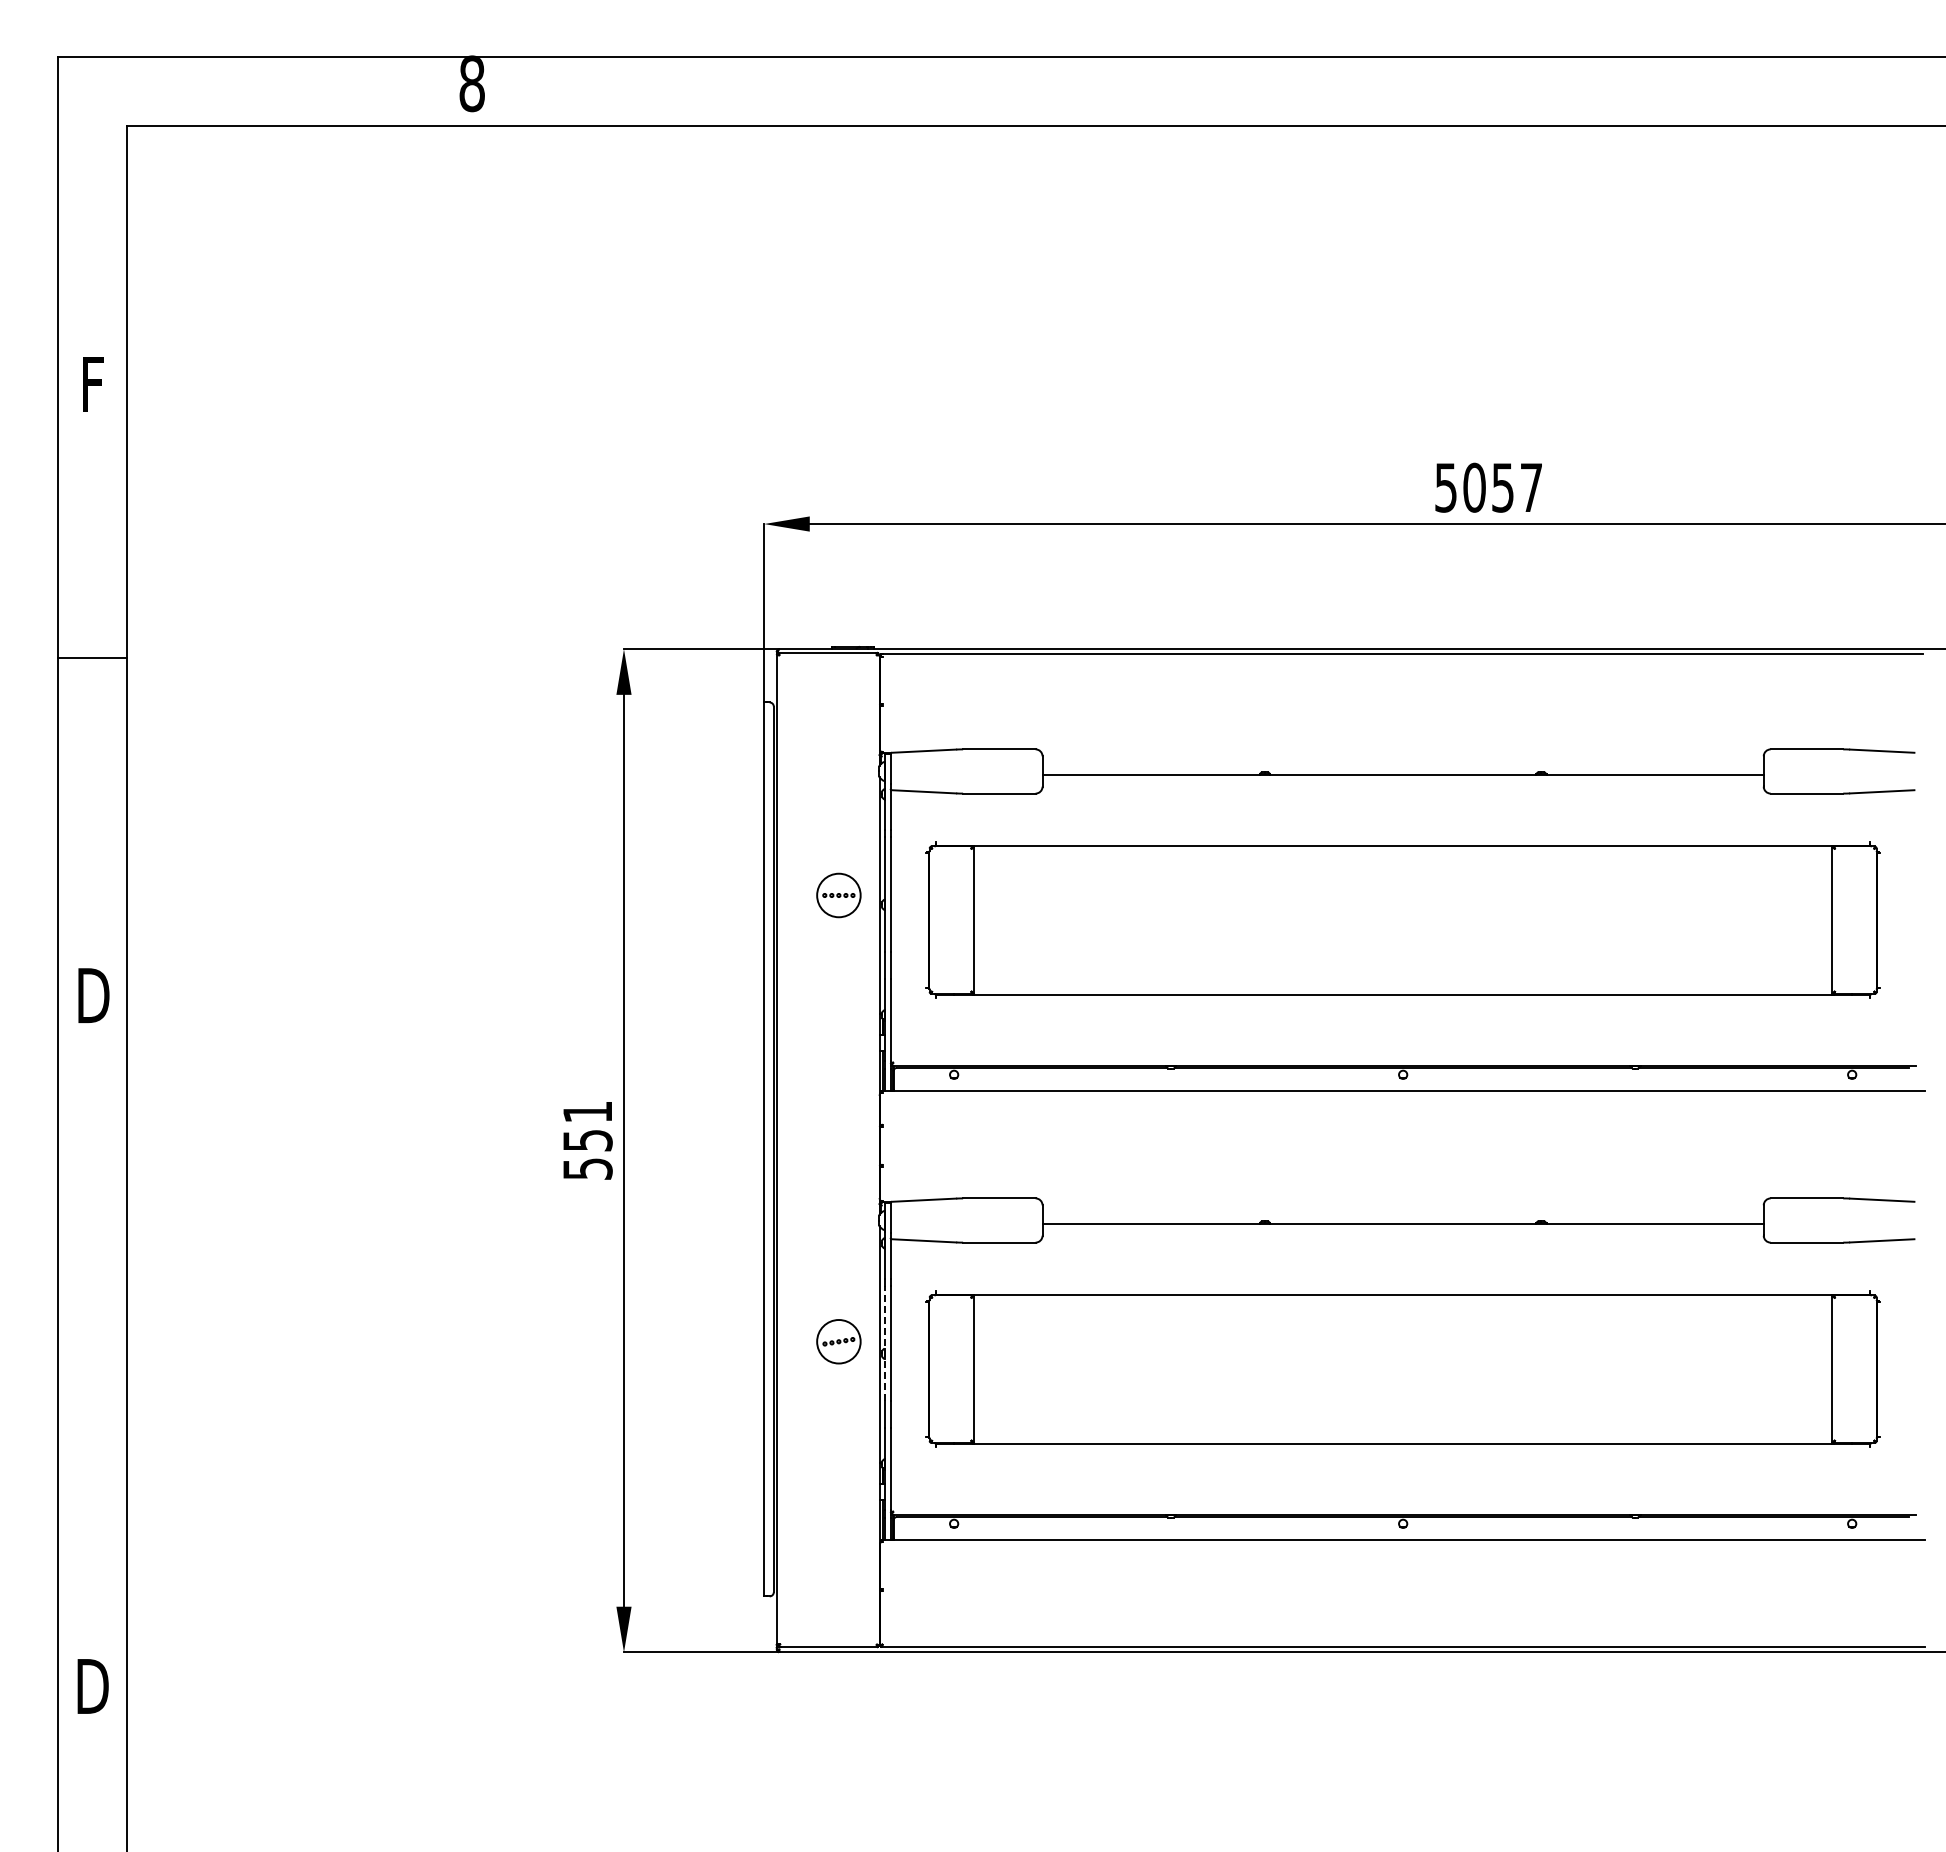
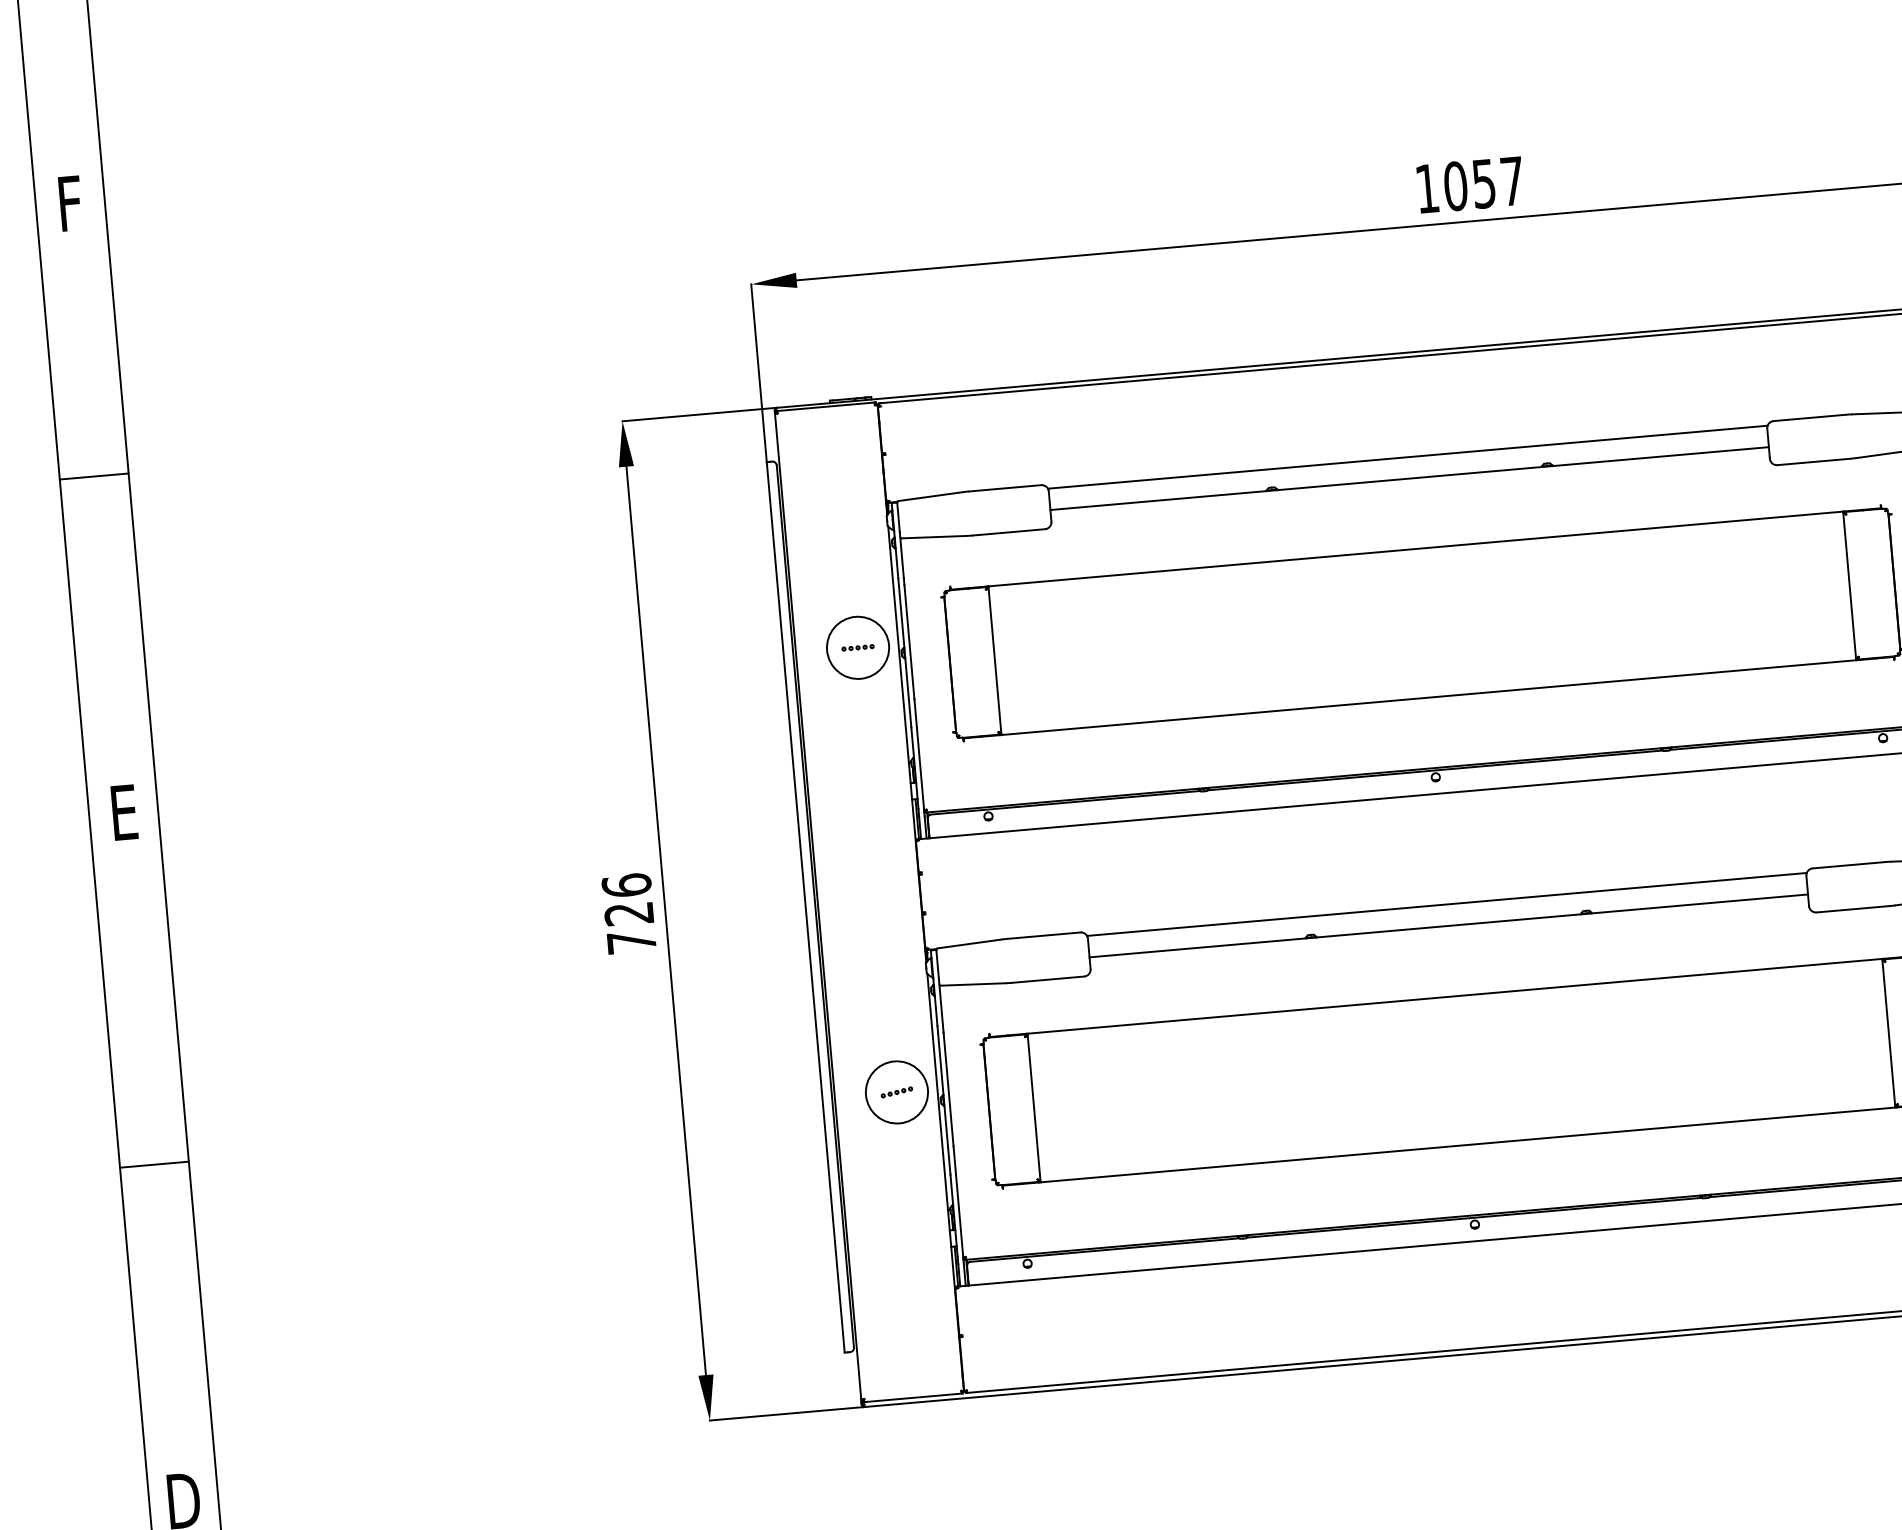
text: (1445, 487) -> (1426, 188), 5057 -> 1057
line: (1402, 753) -> (1407, 457), added
circle: (838, 895) -> (857, 647), size x1.43
text: (93, 995) -> (124, 812), D -> E
text: (587, 1139) -> (628, 912), 551 -> 726
line: (1402, 1202) -> (1446, 904), added
circle: (838, 1341) -> (896, 1092), size x1.43
line: (885, 1342) -> (943, 1089), dashed -> solid
line: (92, 1349) -> (154, 1165), added

